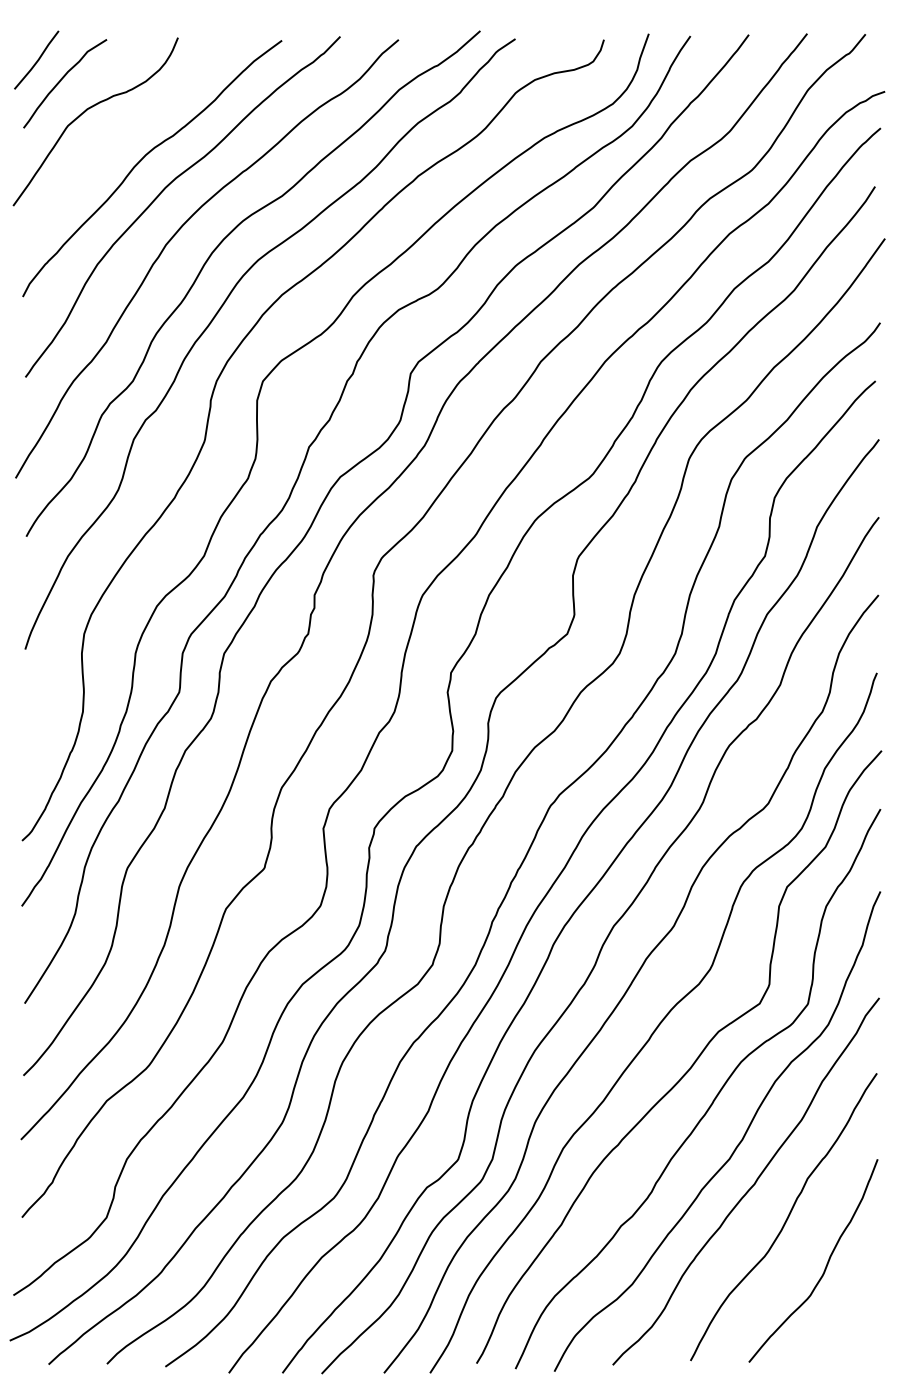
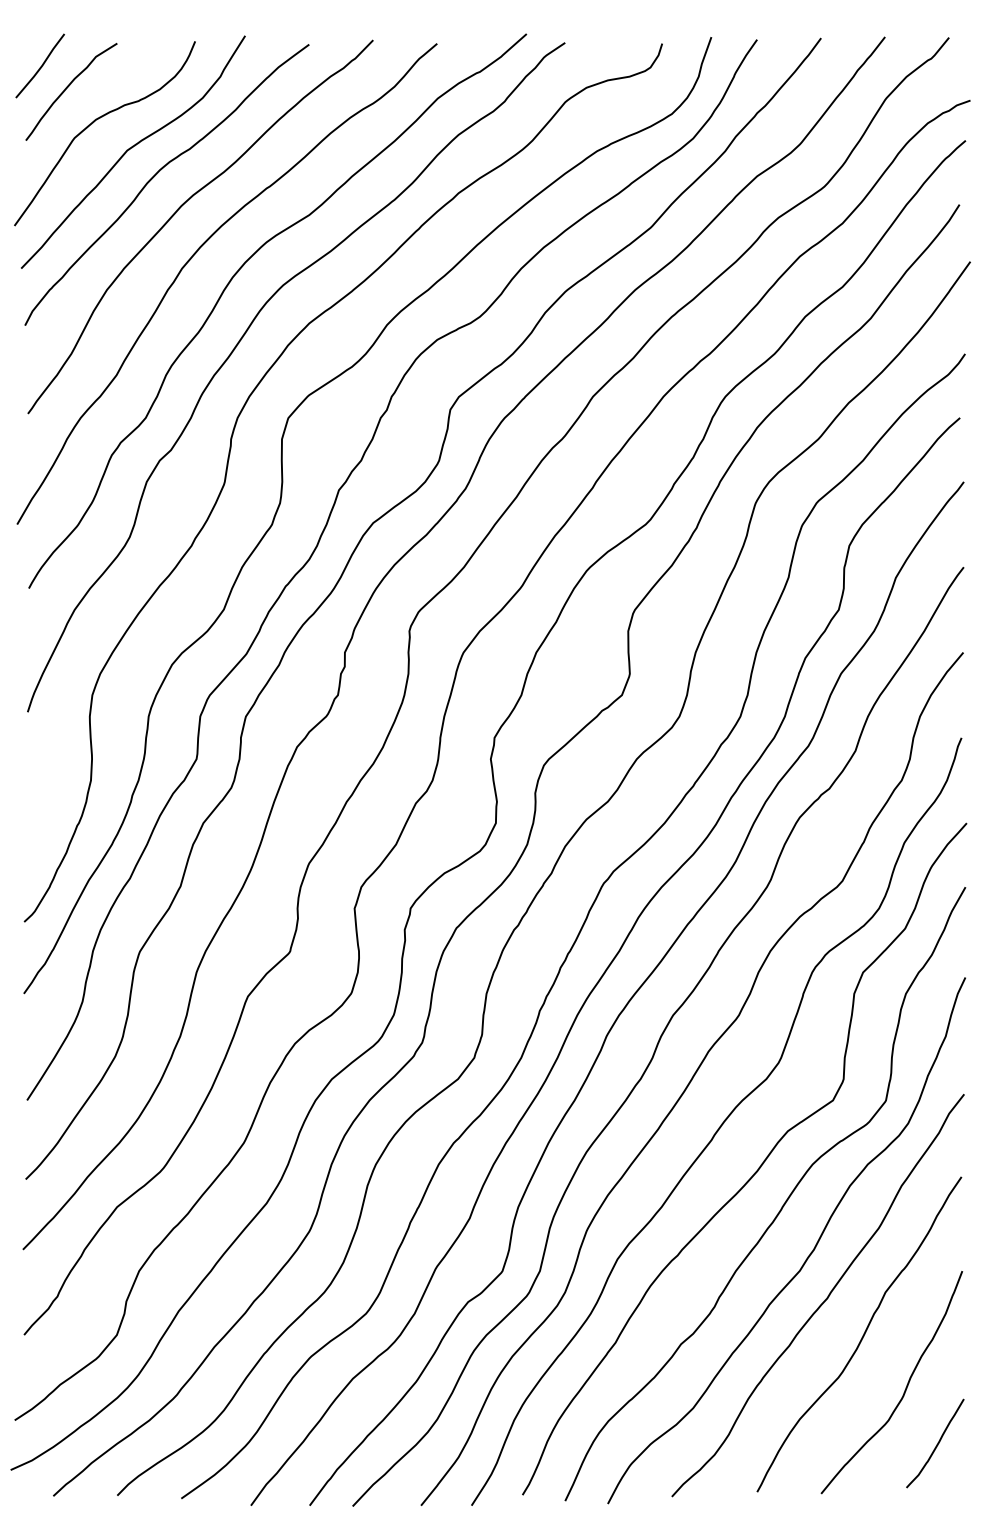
curve: (119, 136) -> (131, 149), added
curve: (854, 1316) -> (936, 1443), added

